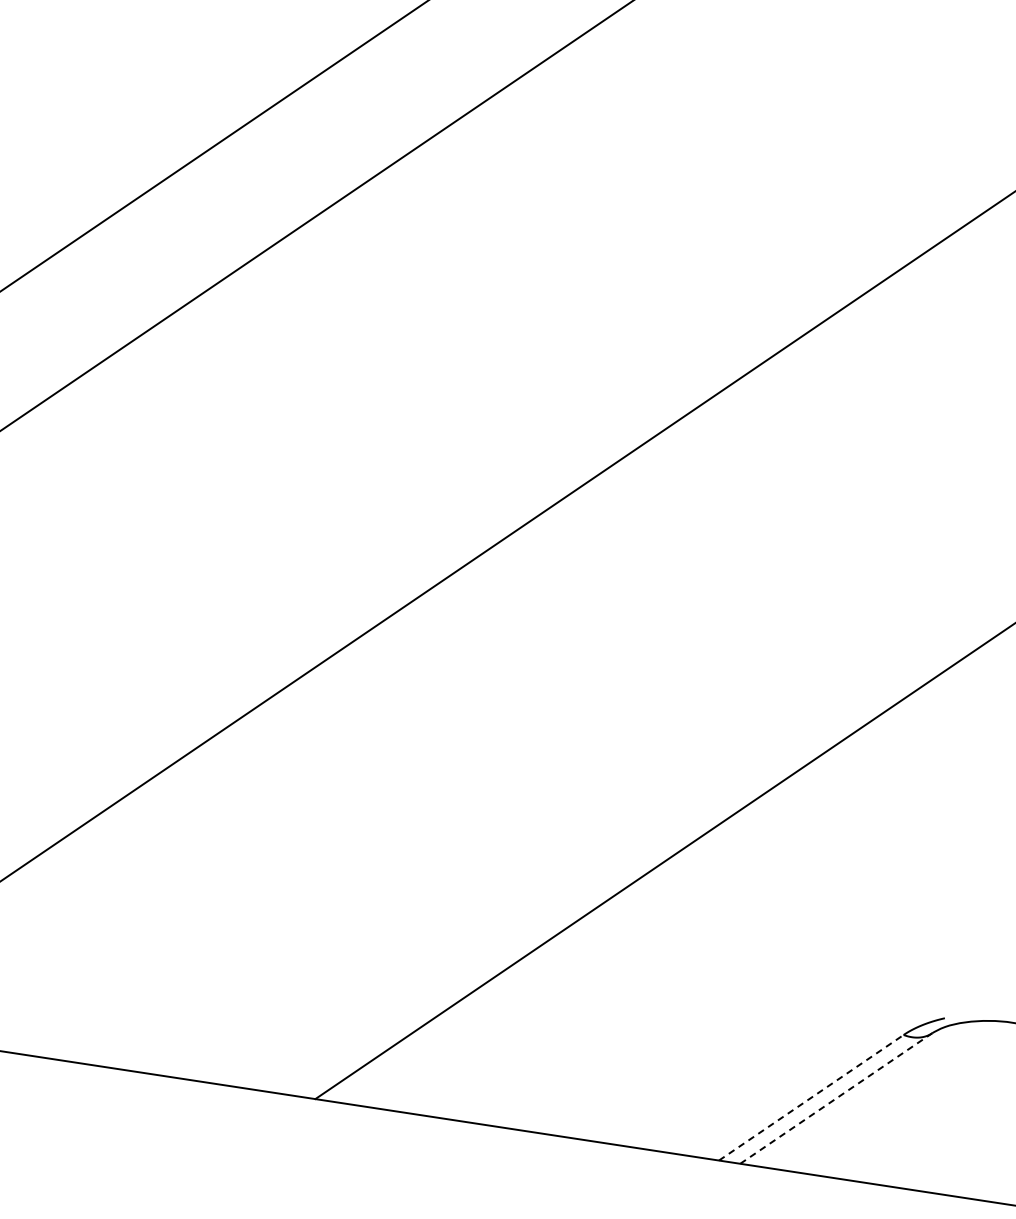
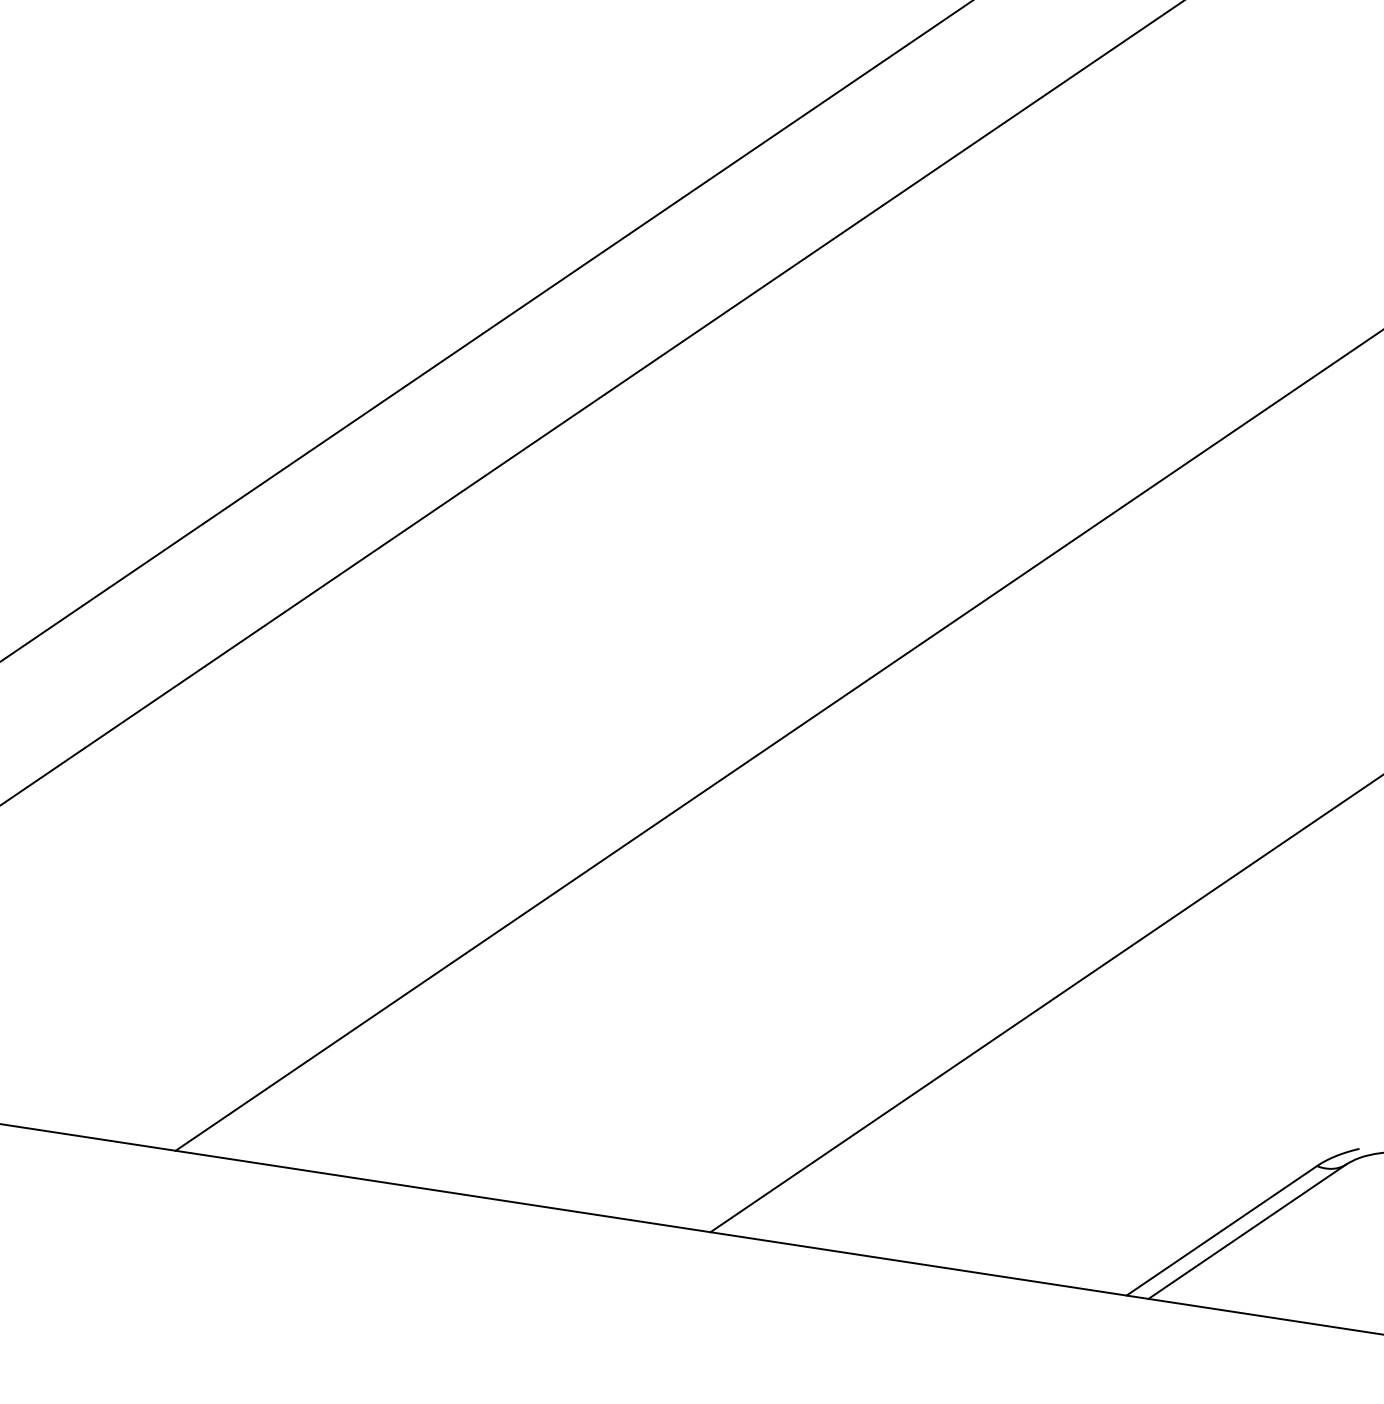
line: (812, 1097) -> (1222, 1230), dashed -> solid
line: (836, 1098) -> (1247, 1231), dashed -> solid

